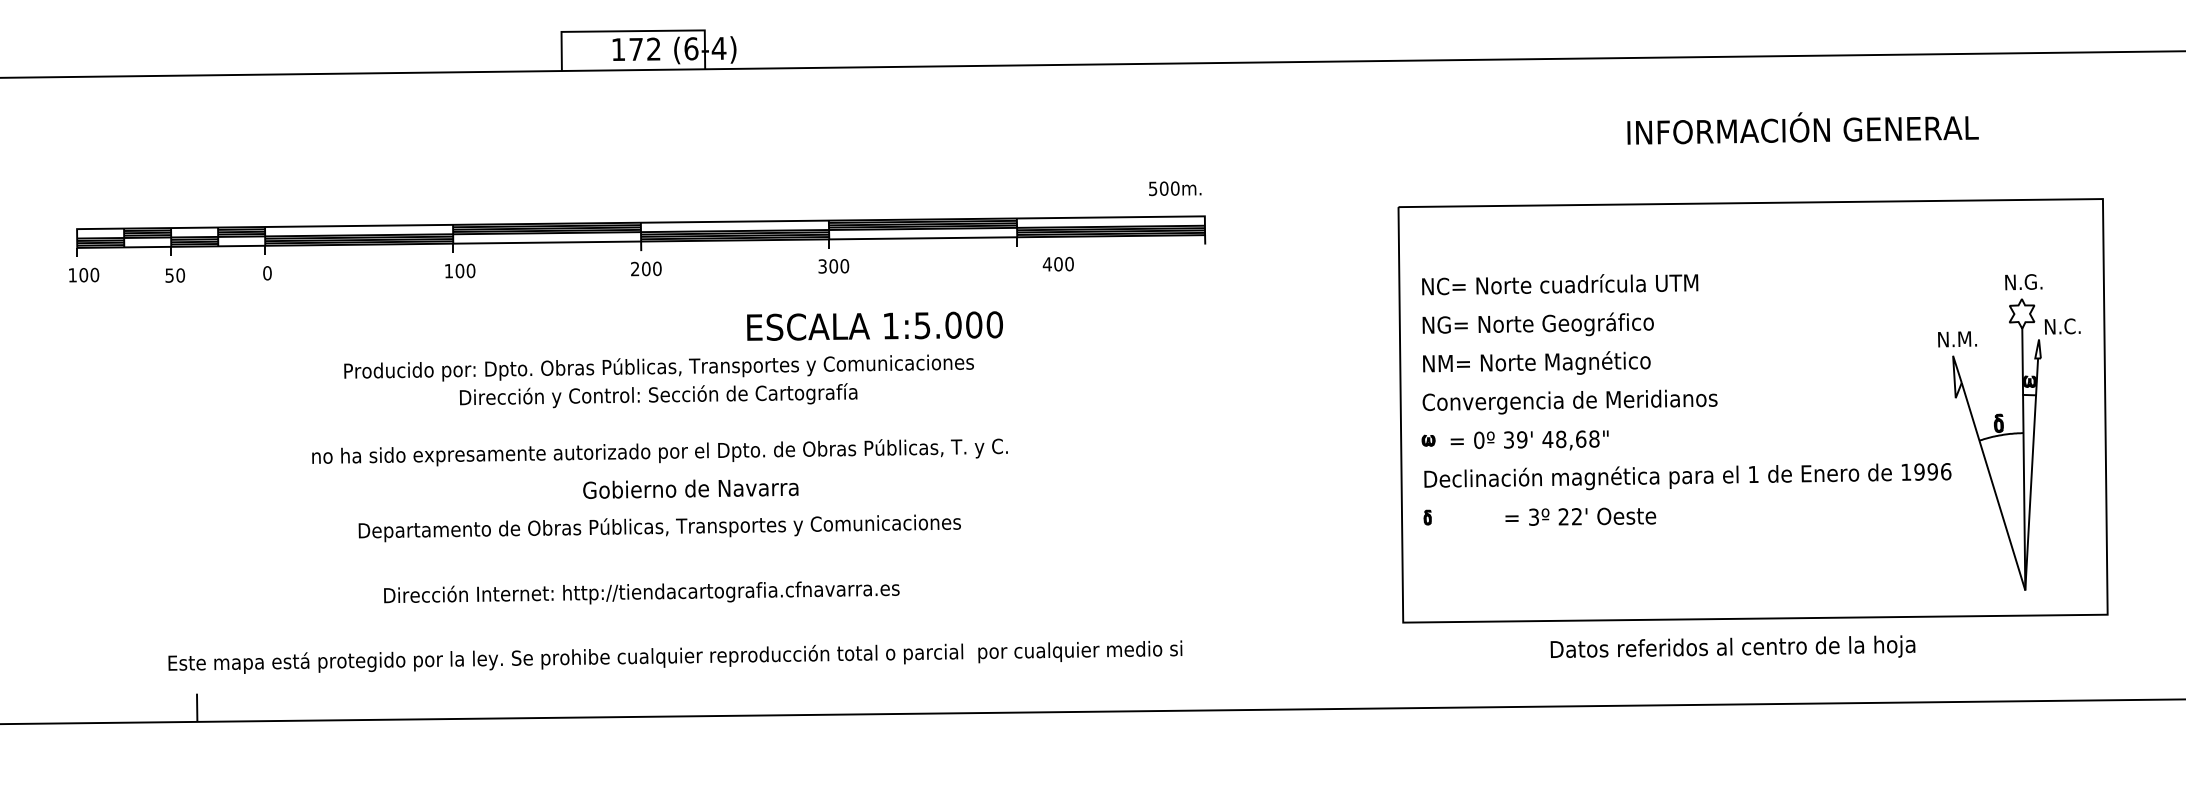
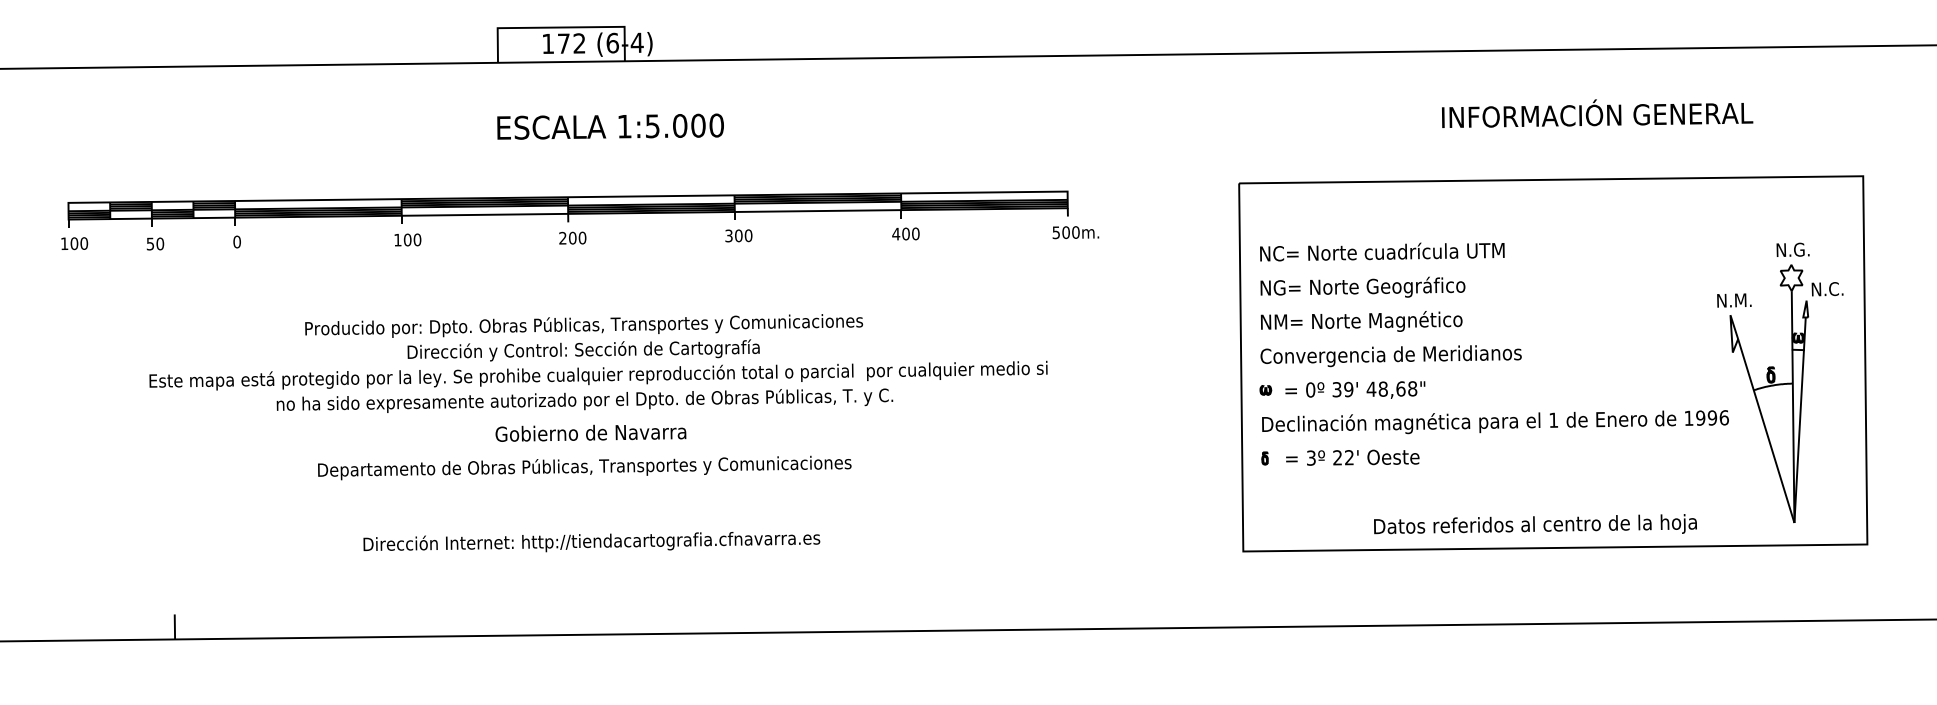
text: (1175, 188) -> (1076, 232), moved
text: (1057, 264) -> (905, 234), moved
text: (874, 325) -> (610, 126), moved
text: (690, 488) -> (590, 432), moved
text: (1580, 516) -> (1352, 457), moved
text: (641, 592) -> (591, 541), moved
text: (1732, 646) -> (1535, 523), moved
text: (675, 656) -> (598, 375), moved

